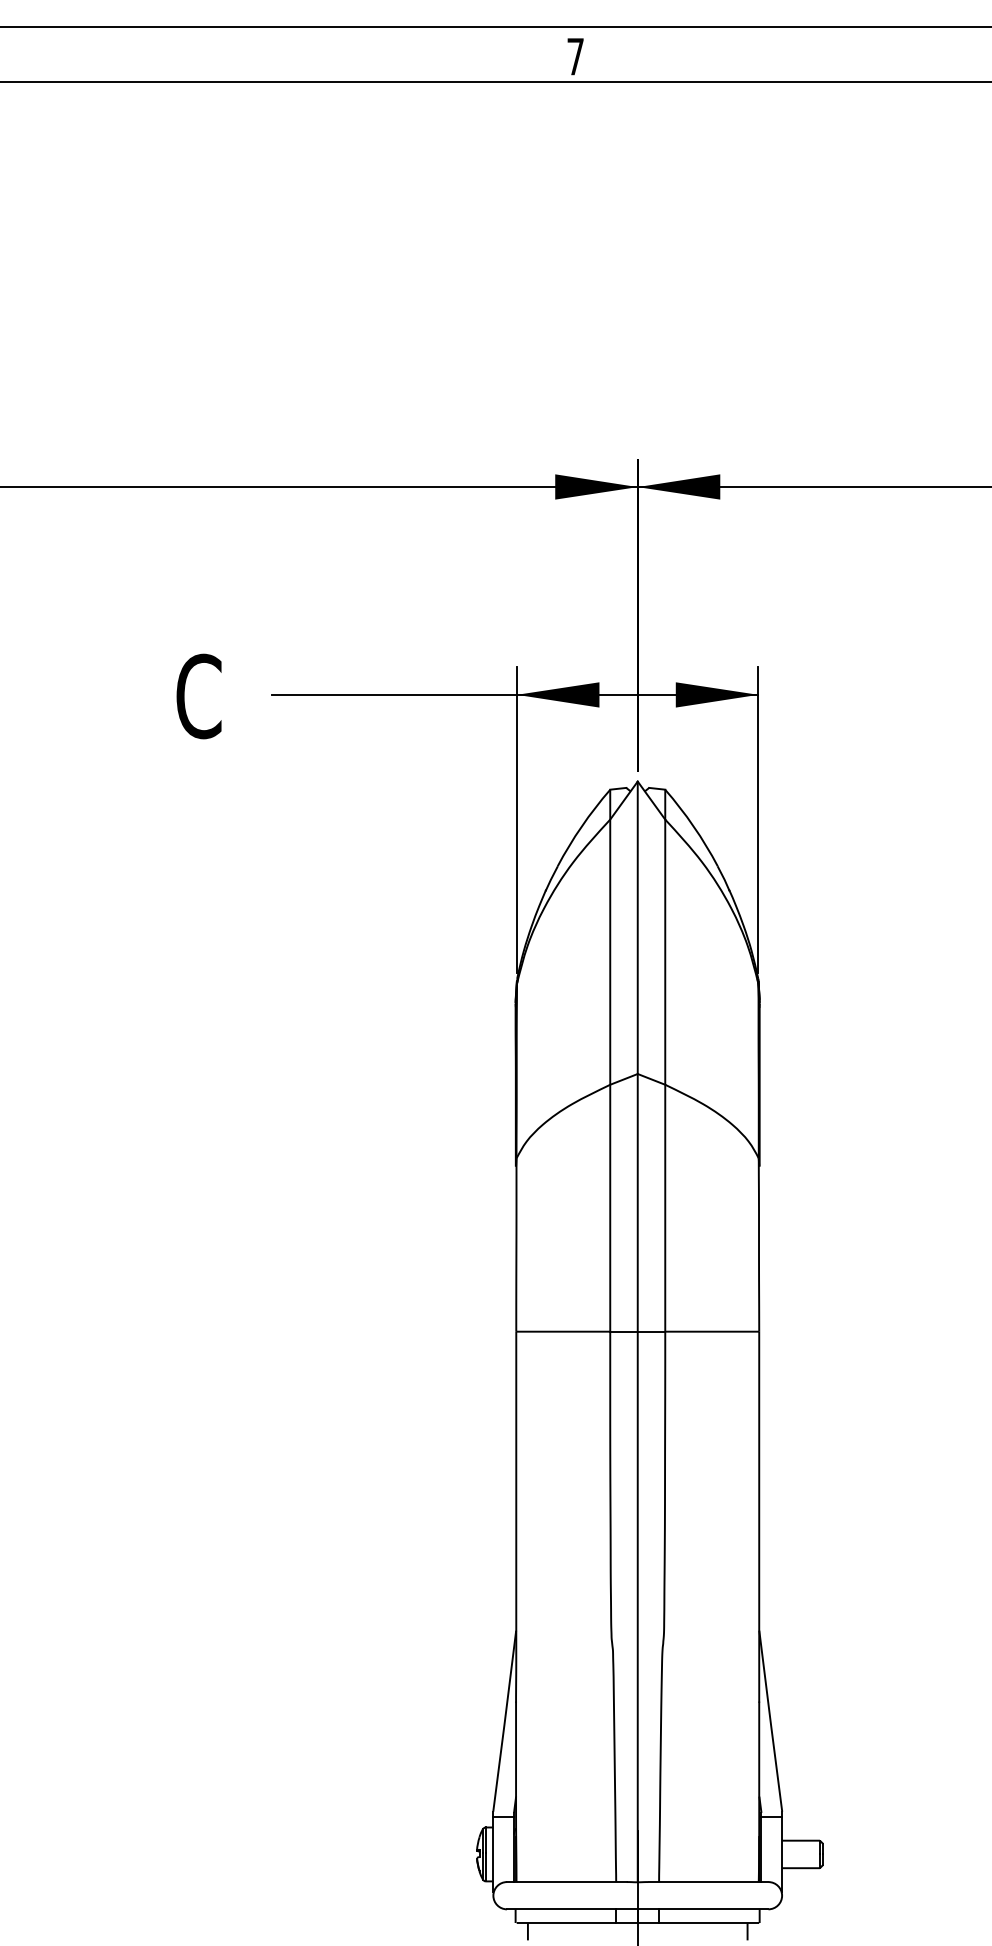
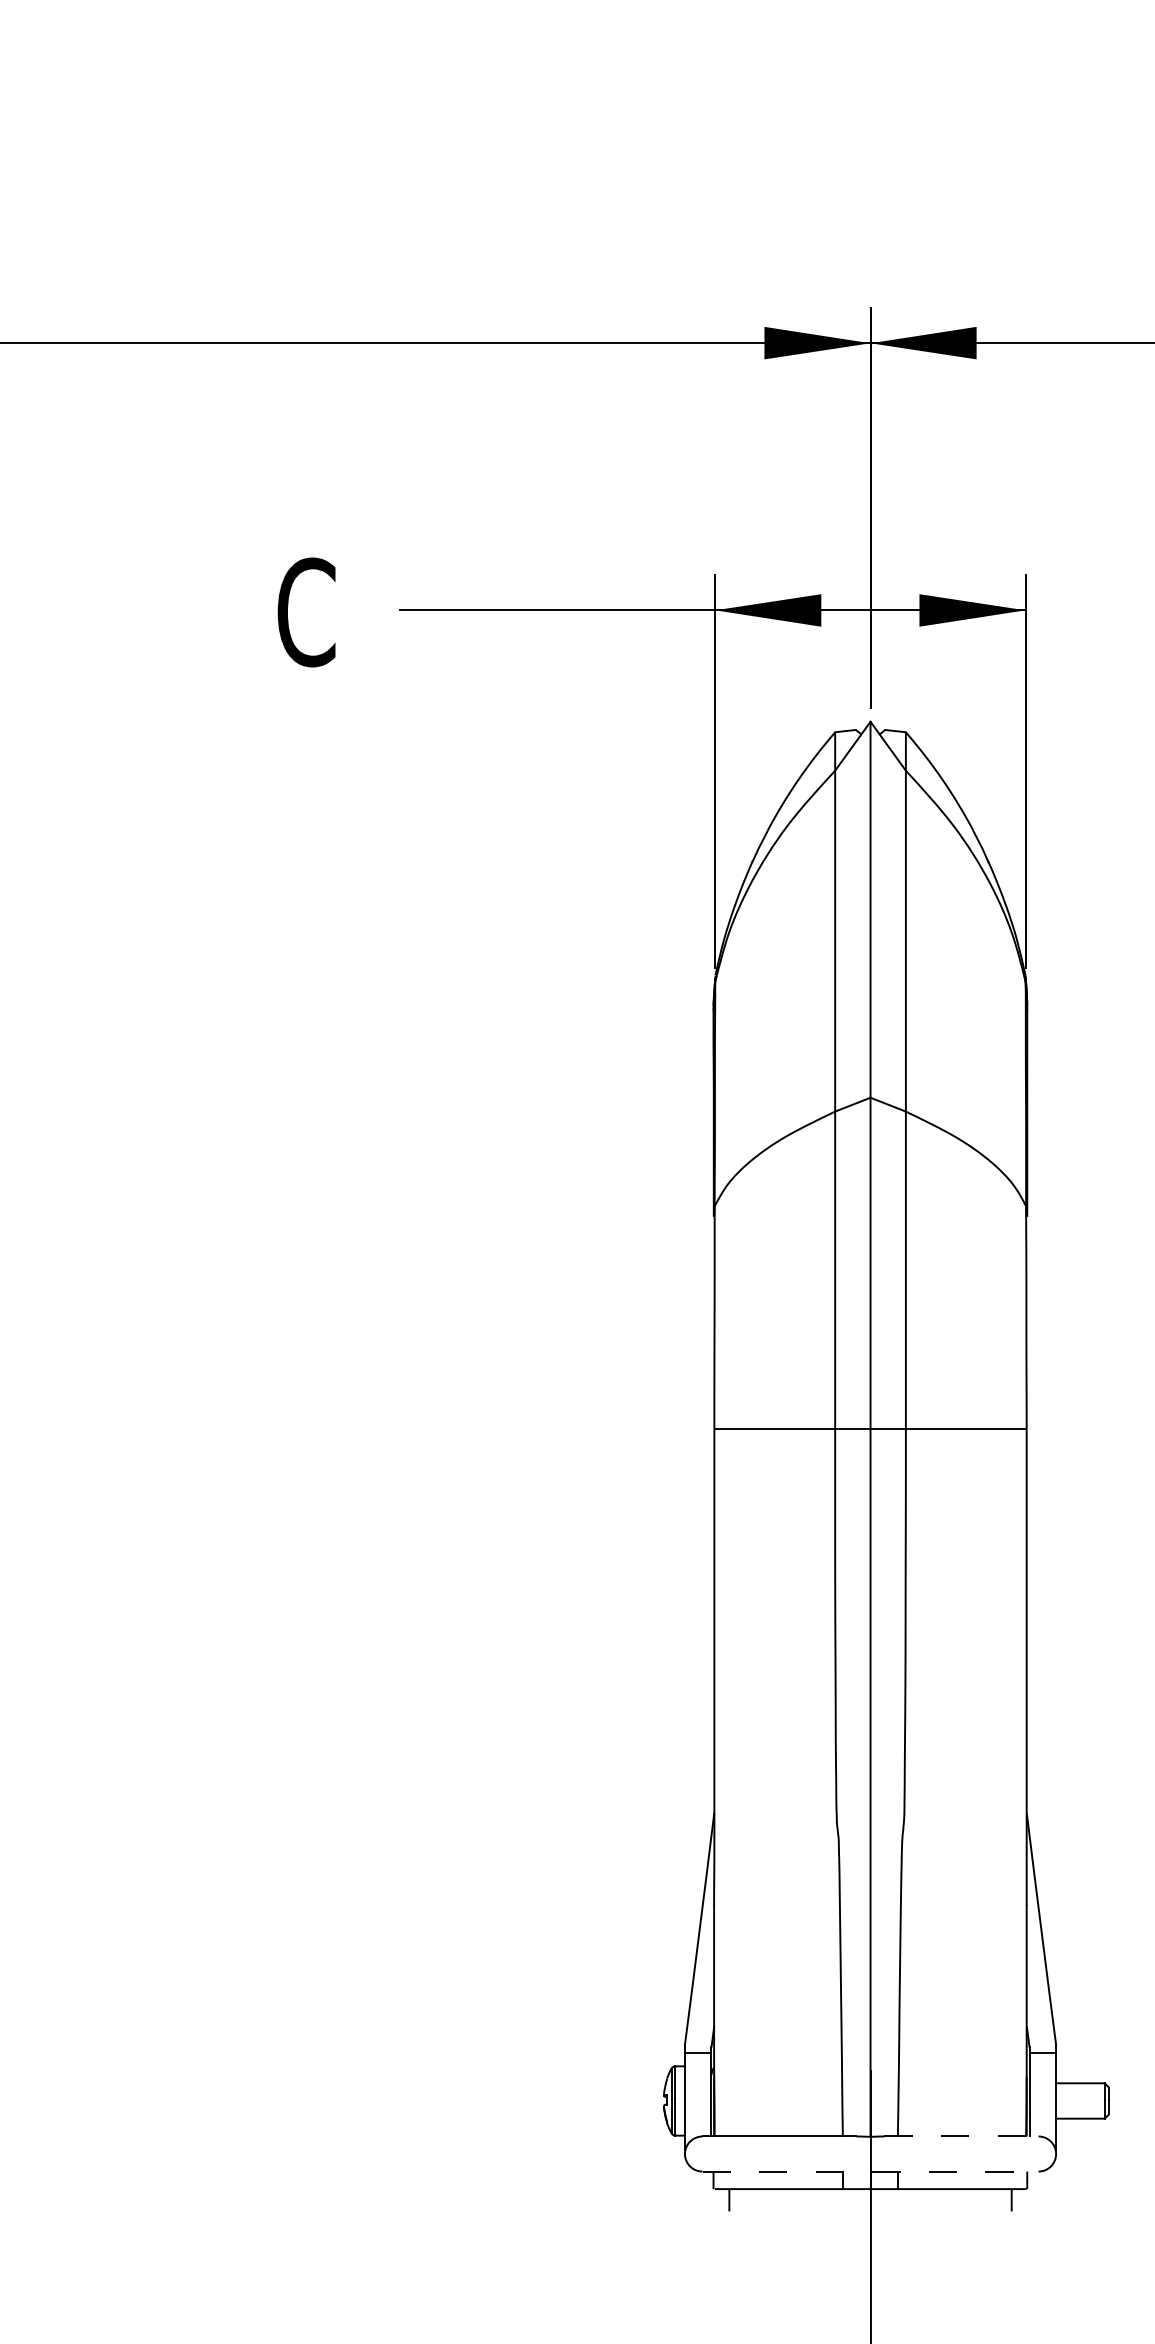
line: (708, 1882) -> (961, 2137), solid -> dashed
line: (637, 1909) -> (870, 2171), solid -> dashed

